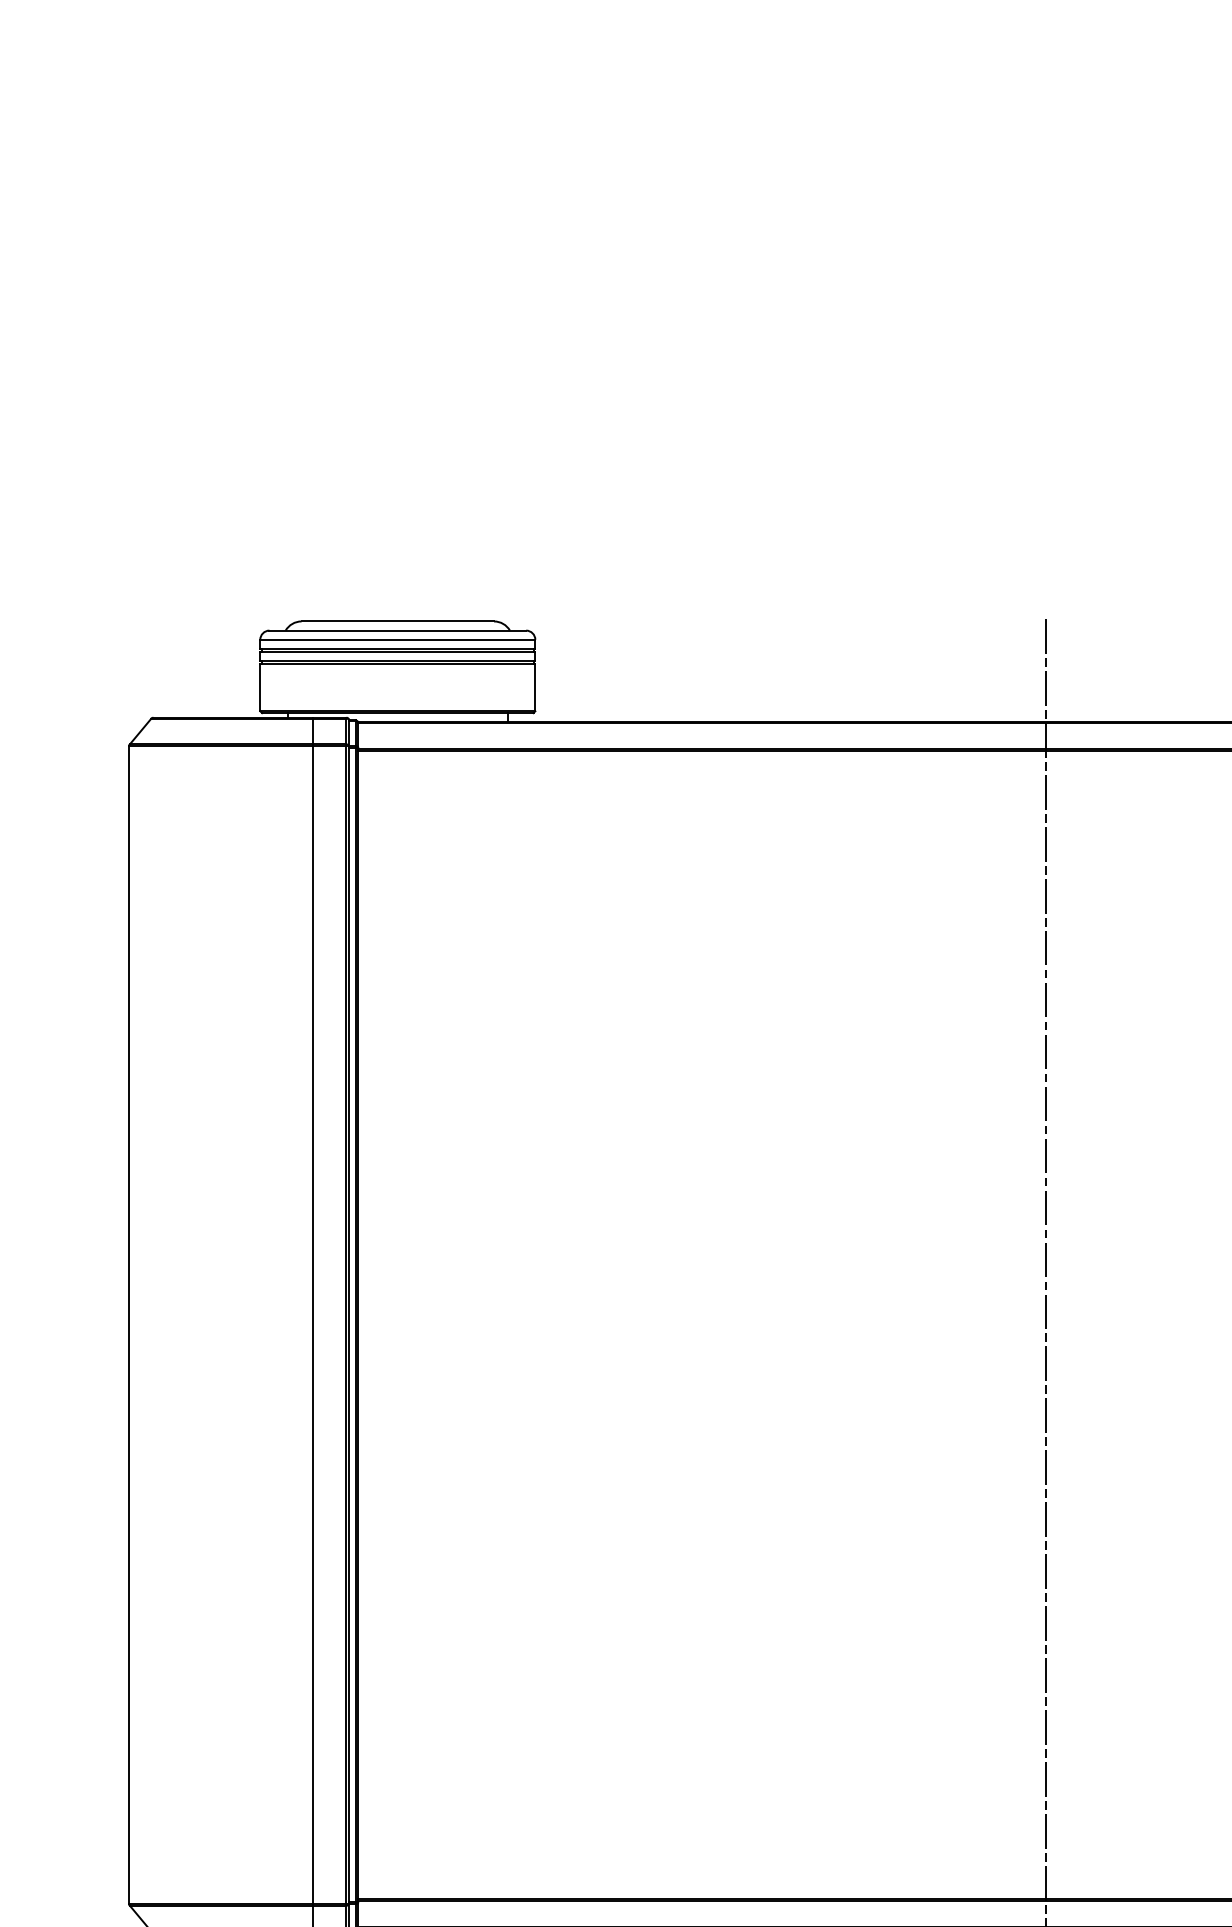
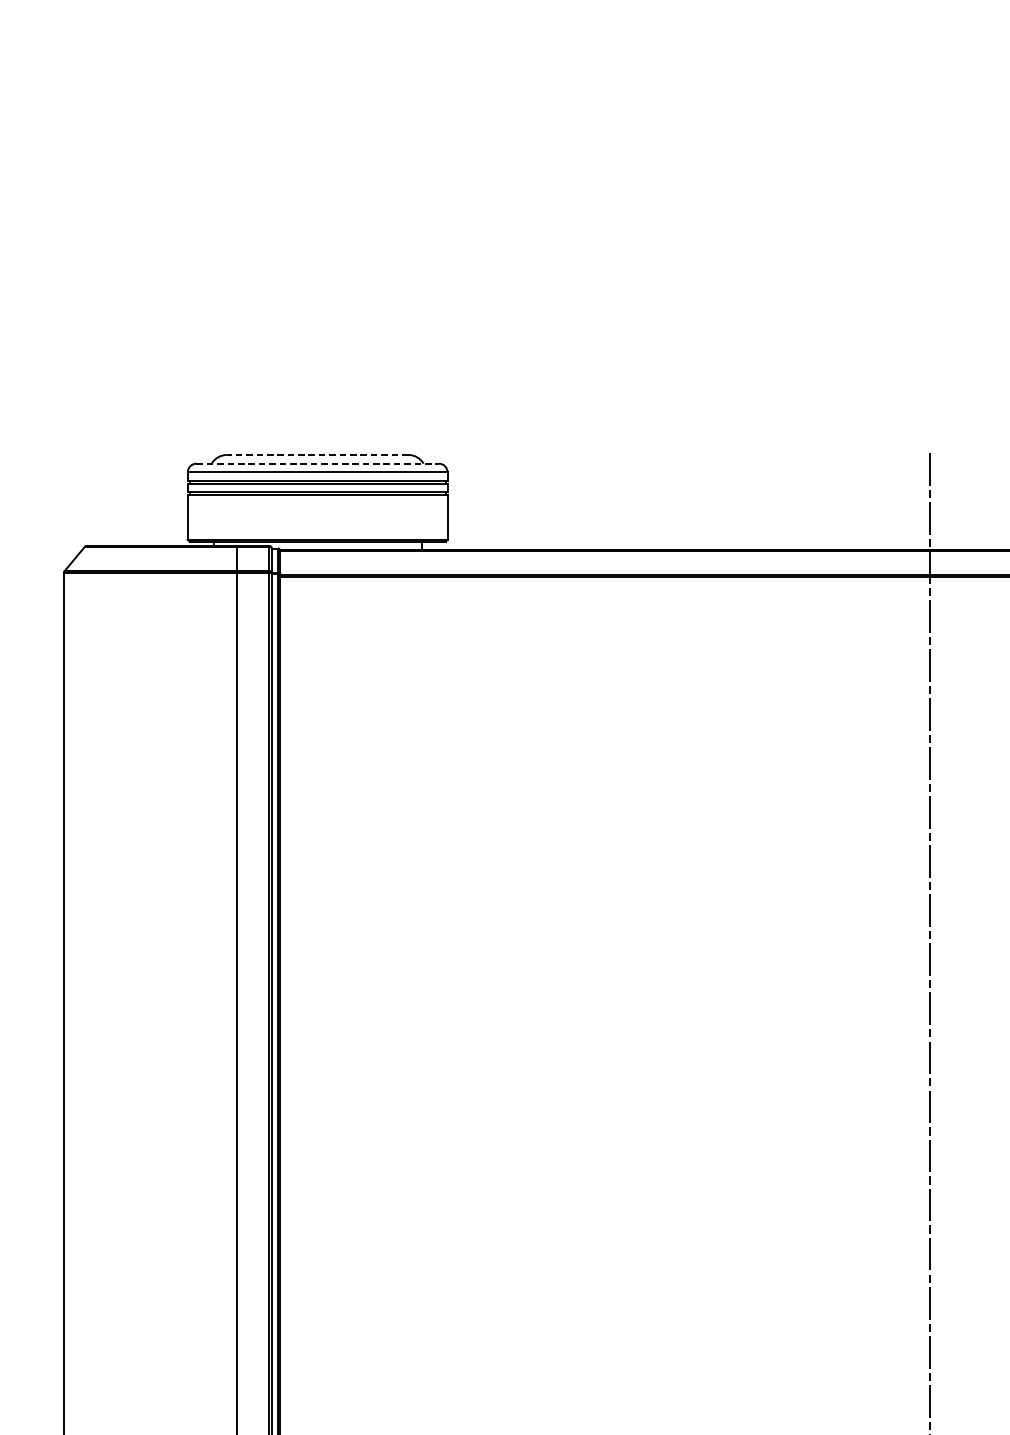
line: (397, 621) -> (317, 455), solid -> dashed
line: (398, 630) -> (318, 463), solid -> dashed

